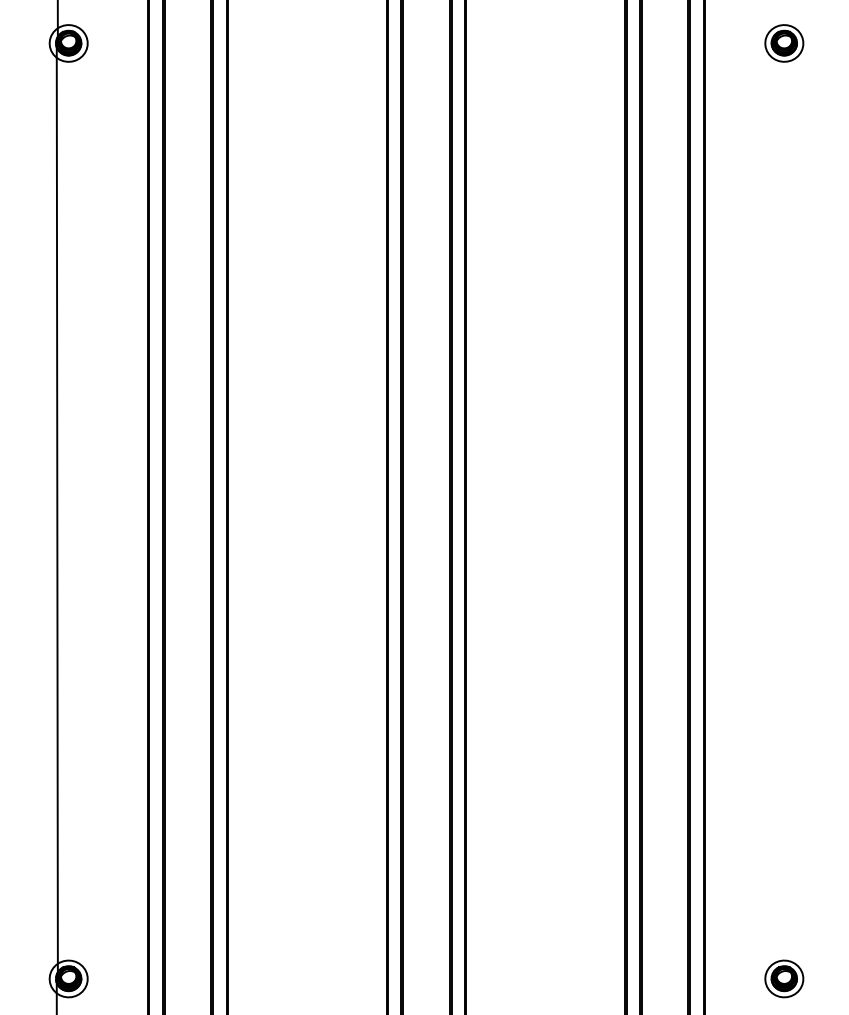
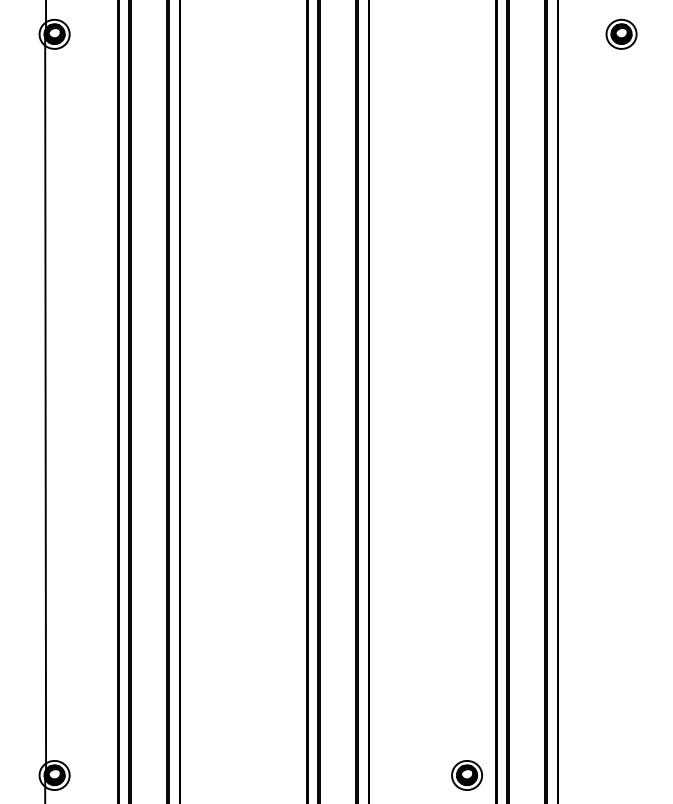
part: (784, 978) -> (467, 775), moved

